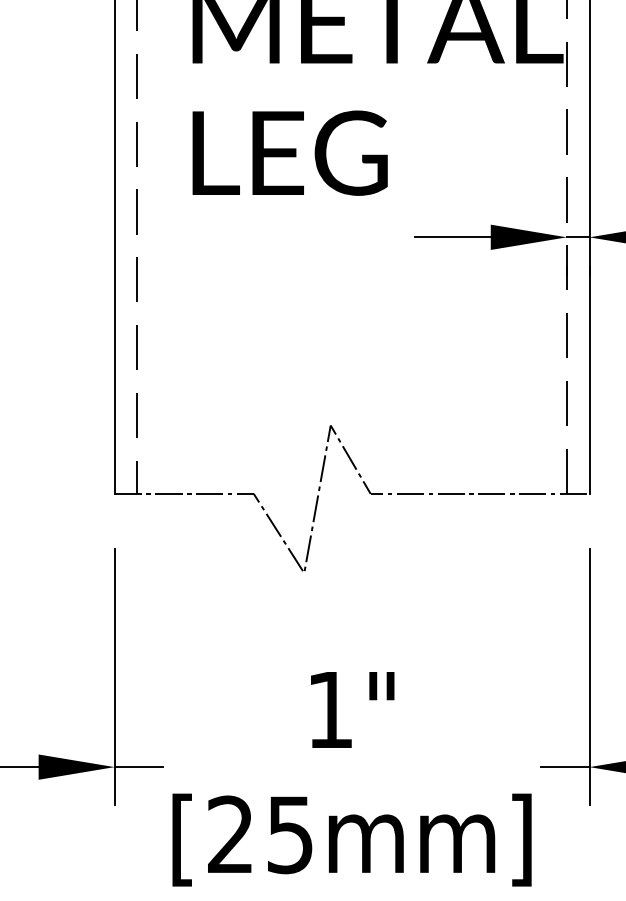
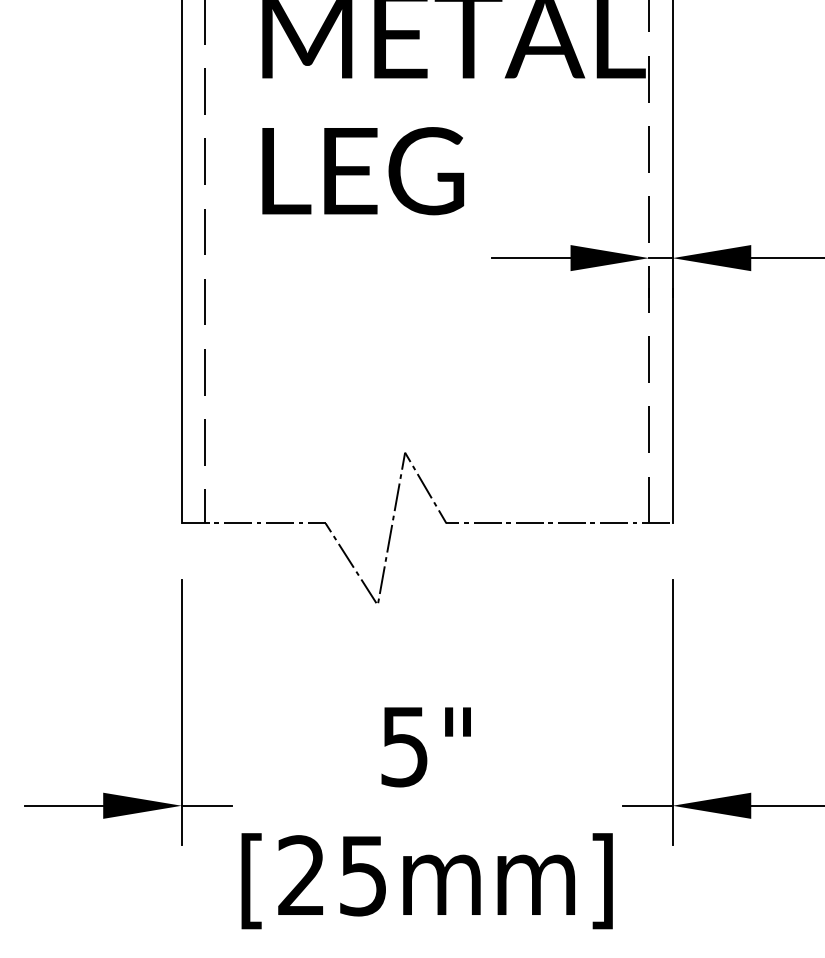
text: (330, 710) -> (404, 747), 1" -> 5"

